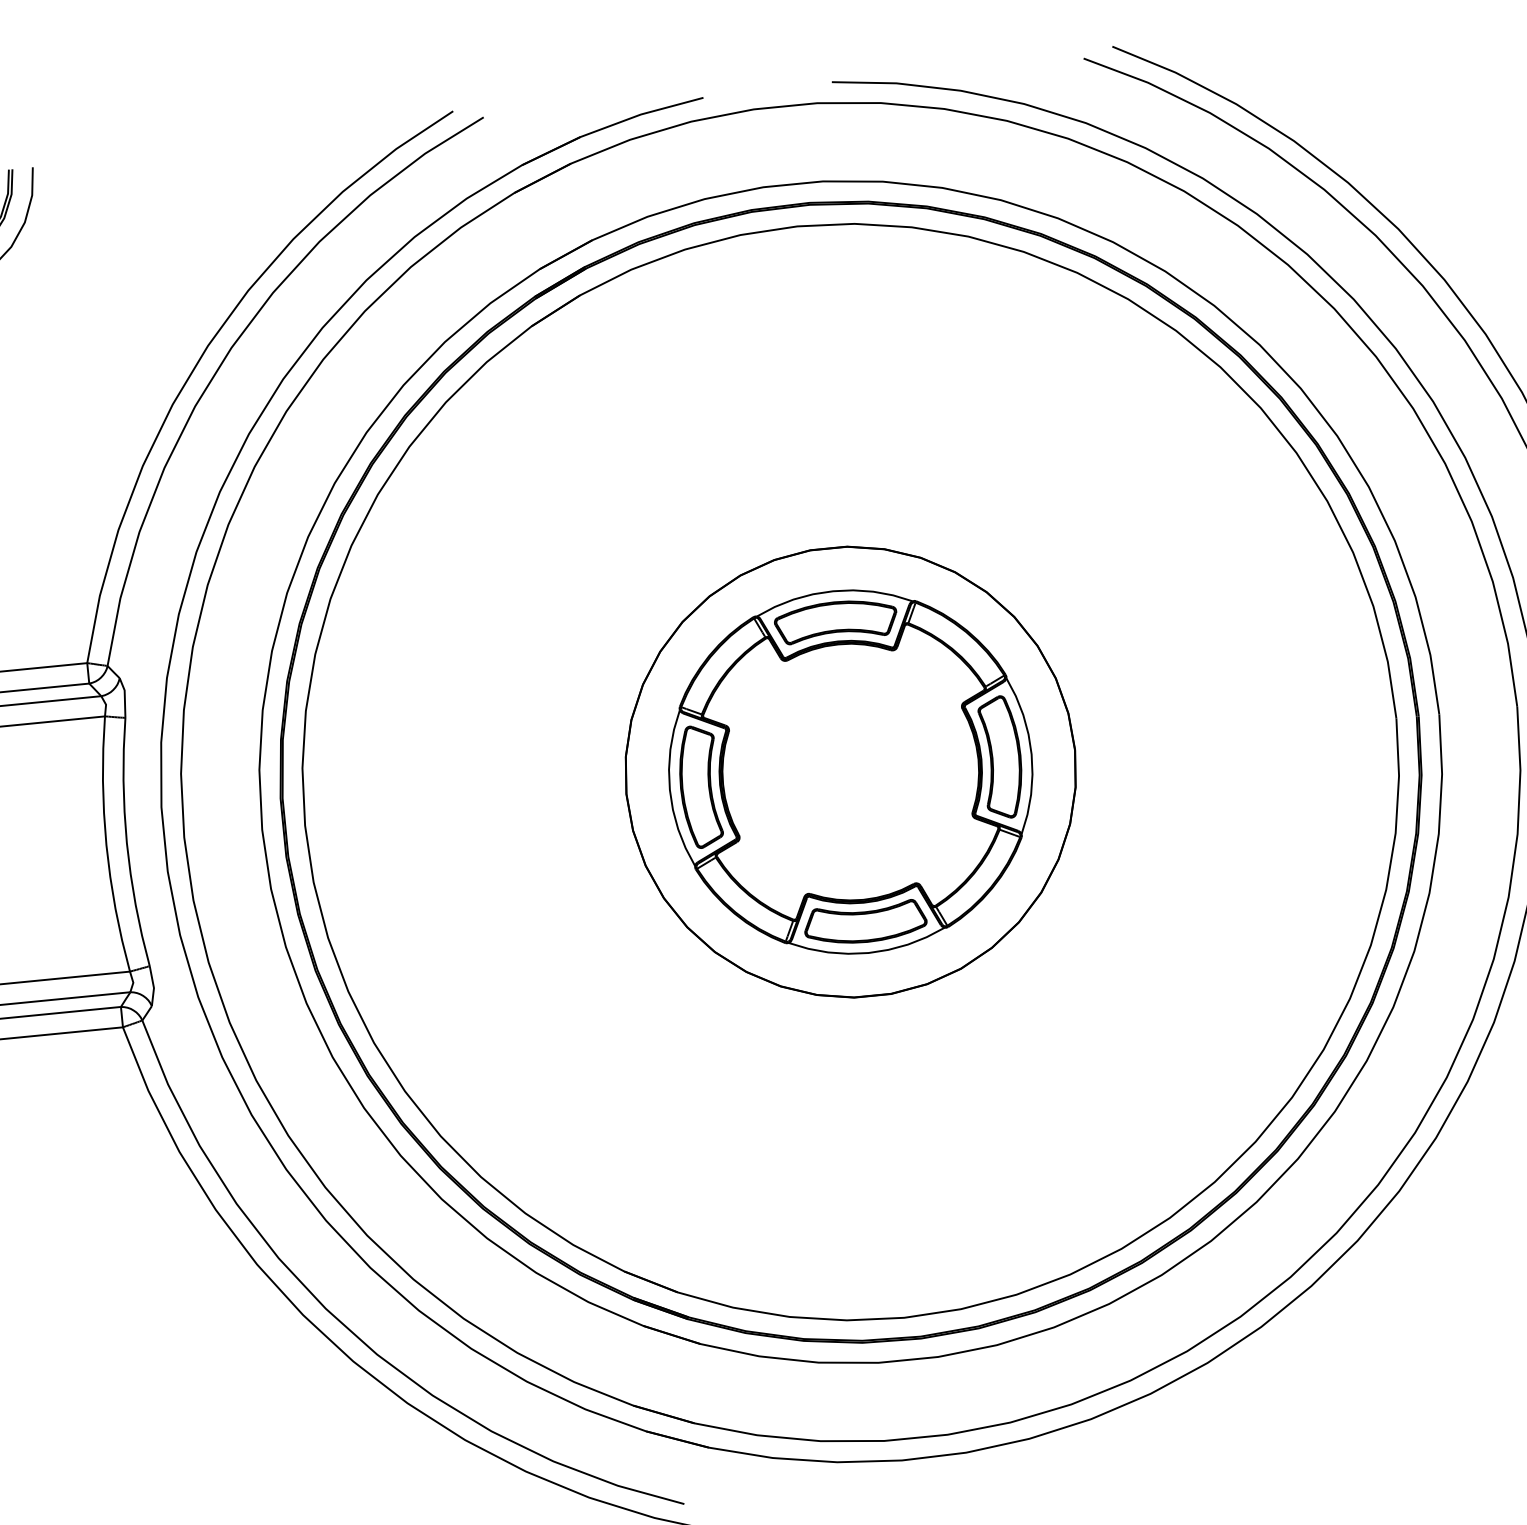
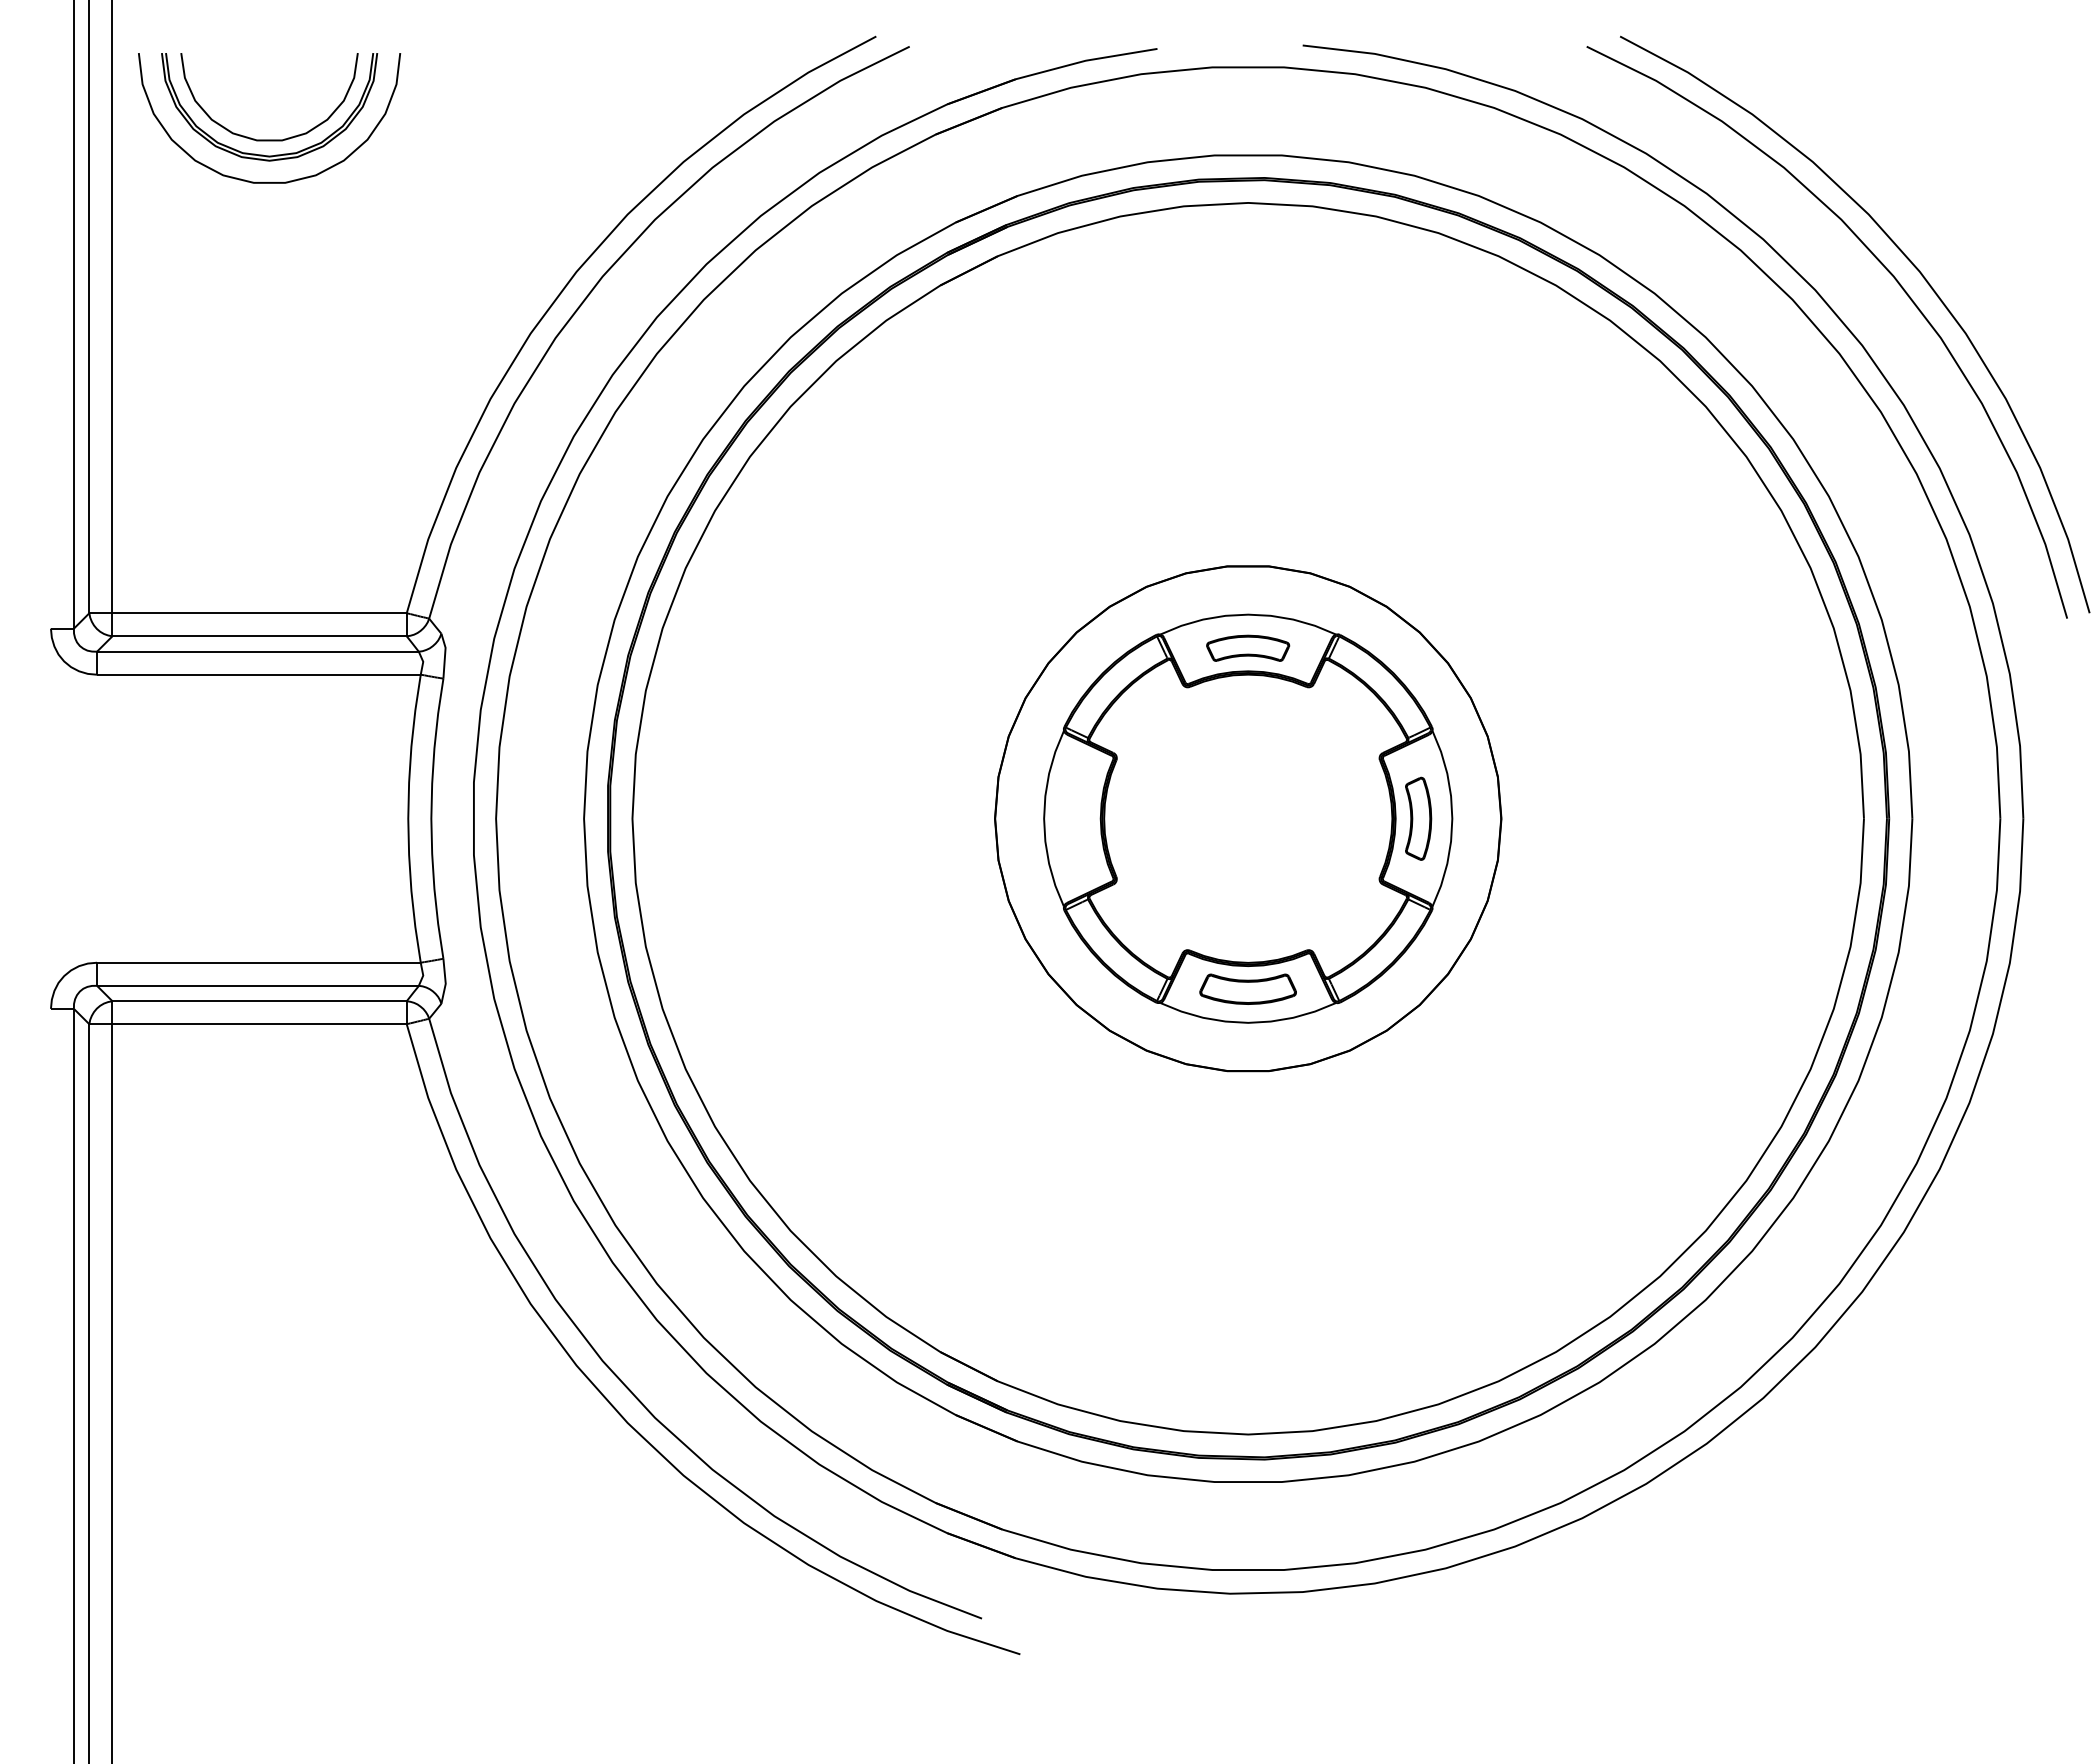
part: (835, 621) -> (1247, 648), size x0.6
part: (1001, 757) -> (1418, 818), size x0.6
part: (699, 786) -> (1077, 818), removed
part: (864, 923) -> (1247, 989), size x0.7

